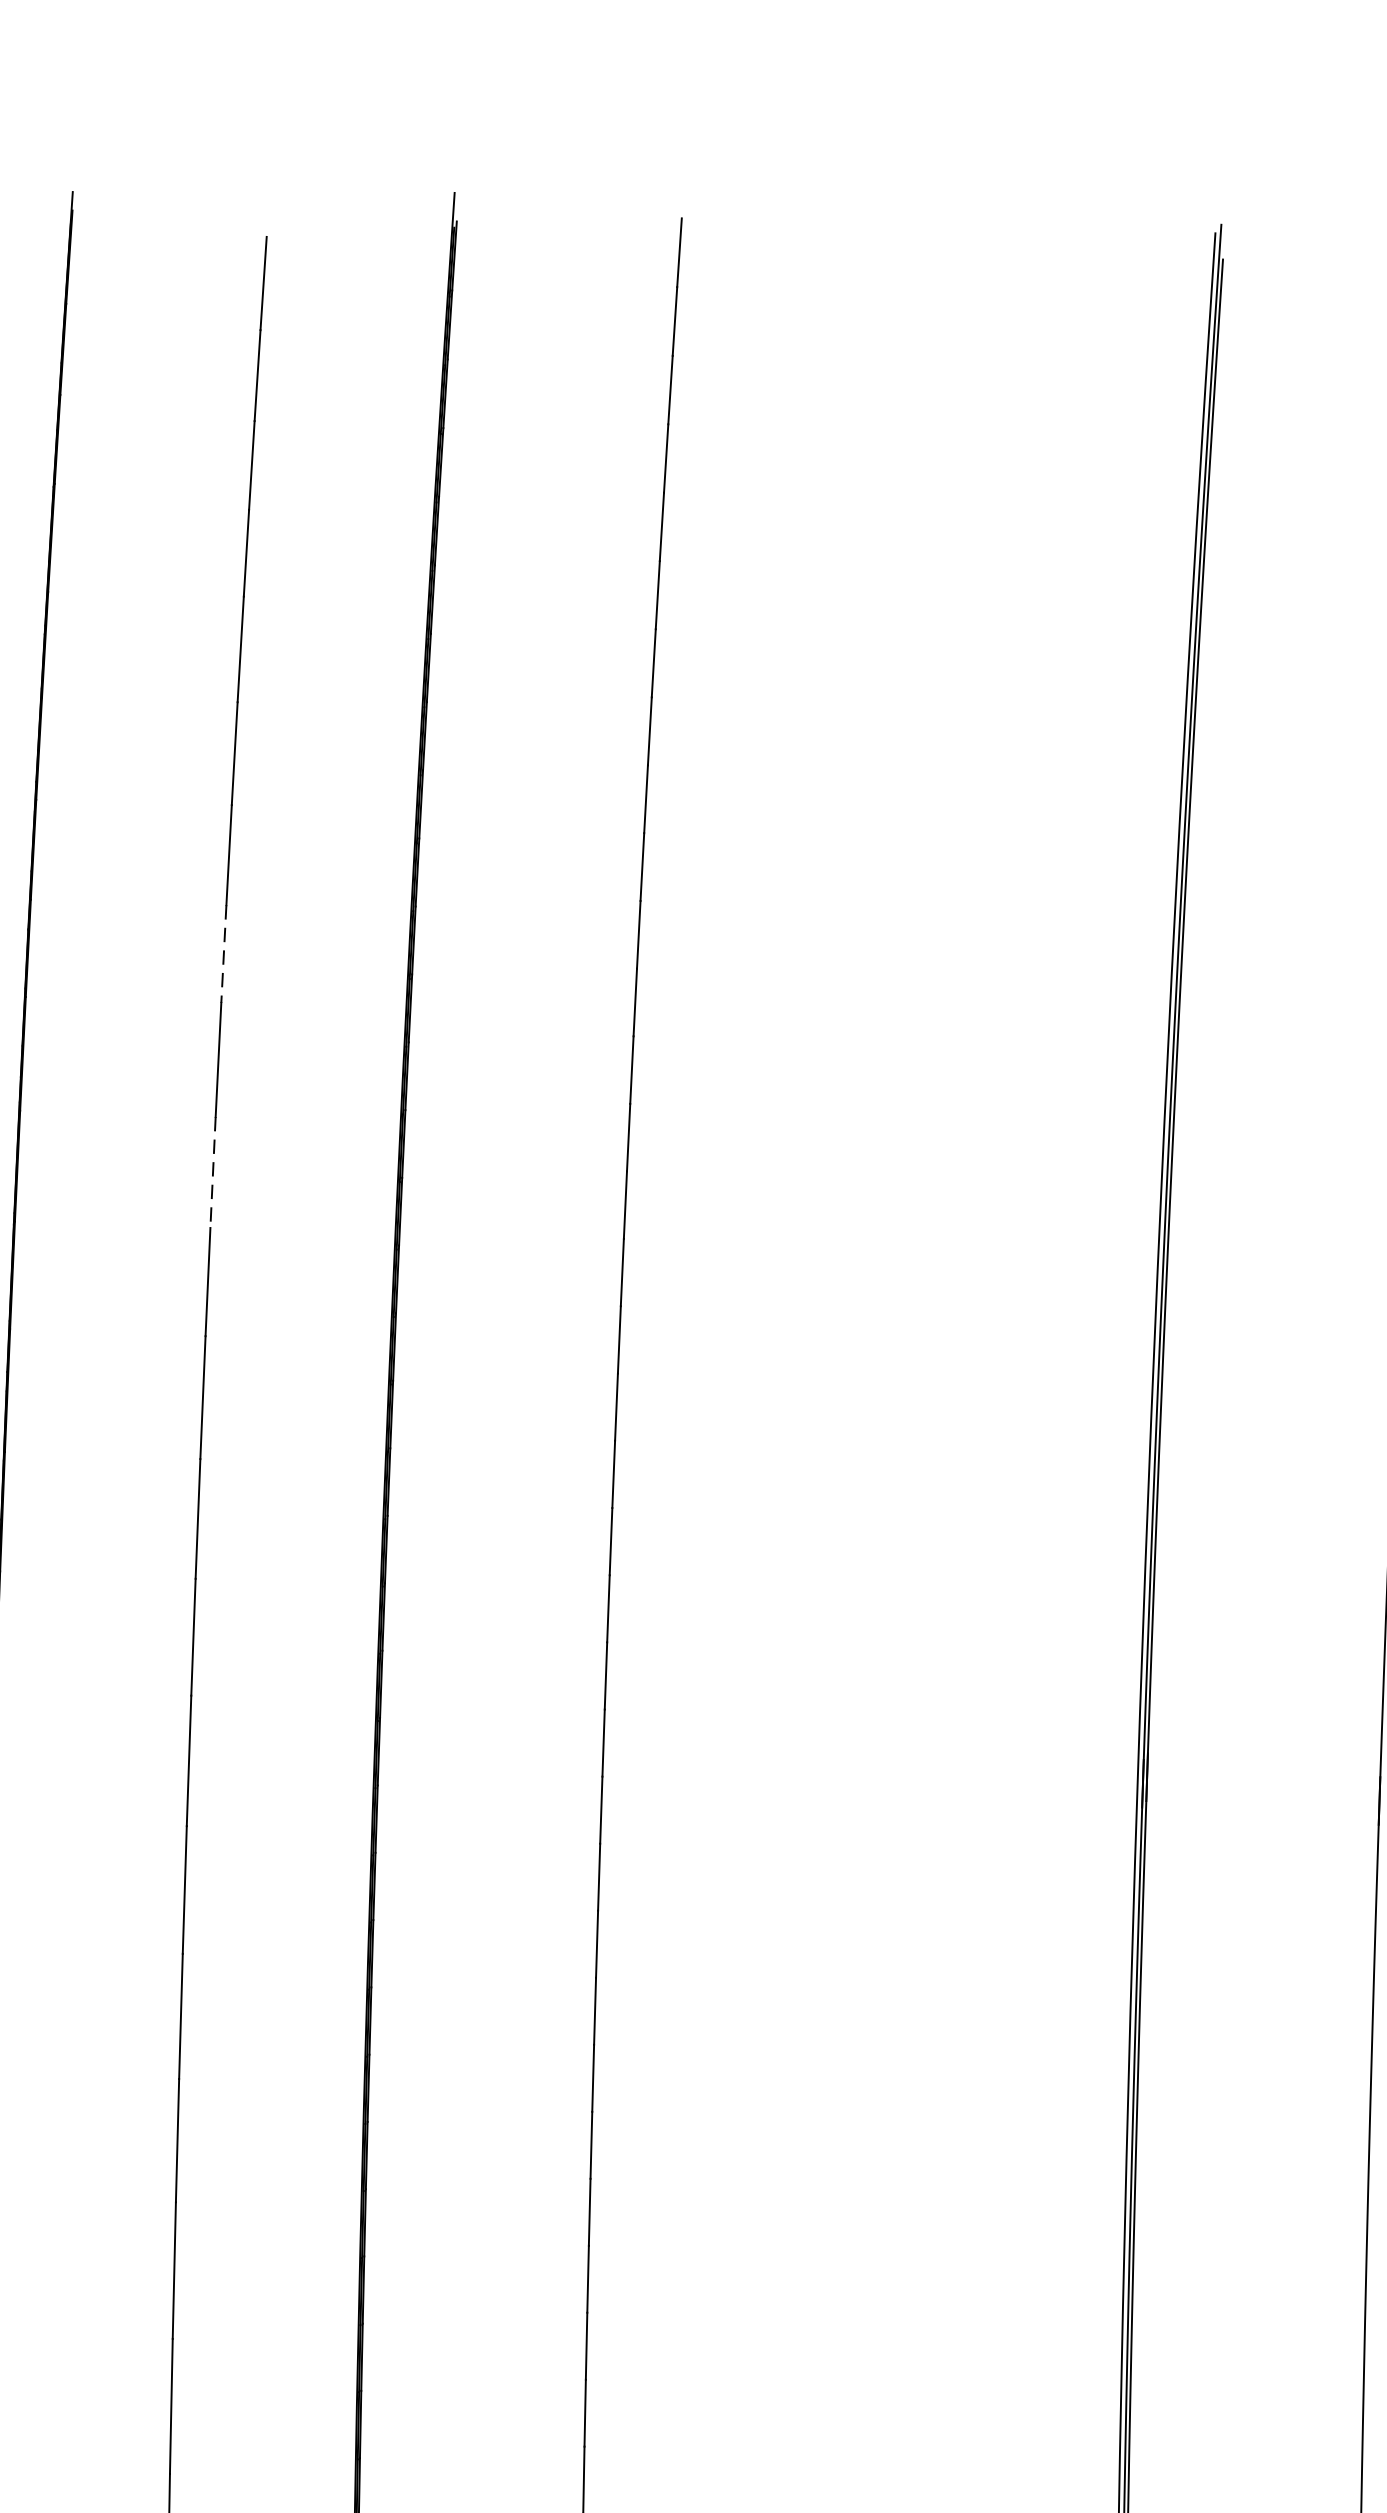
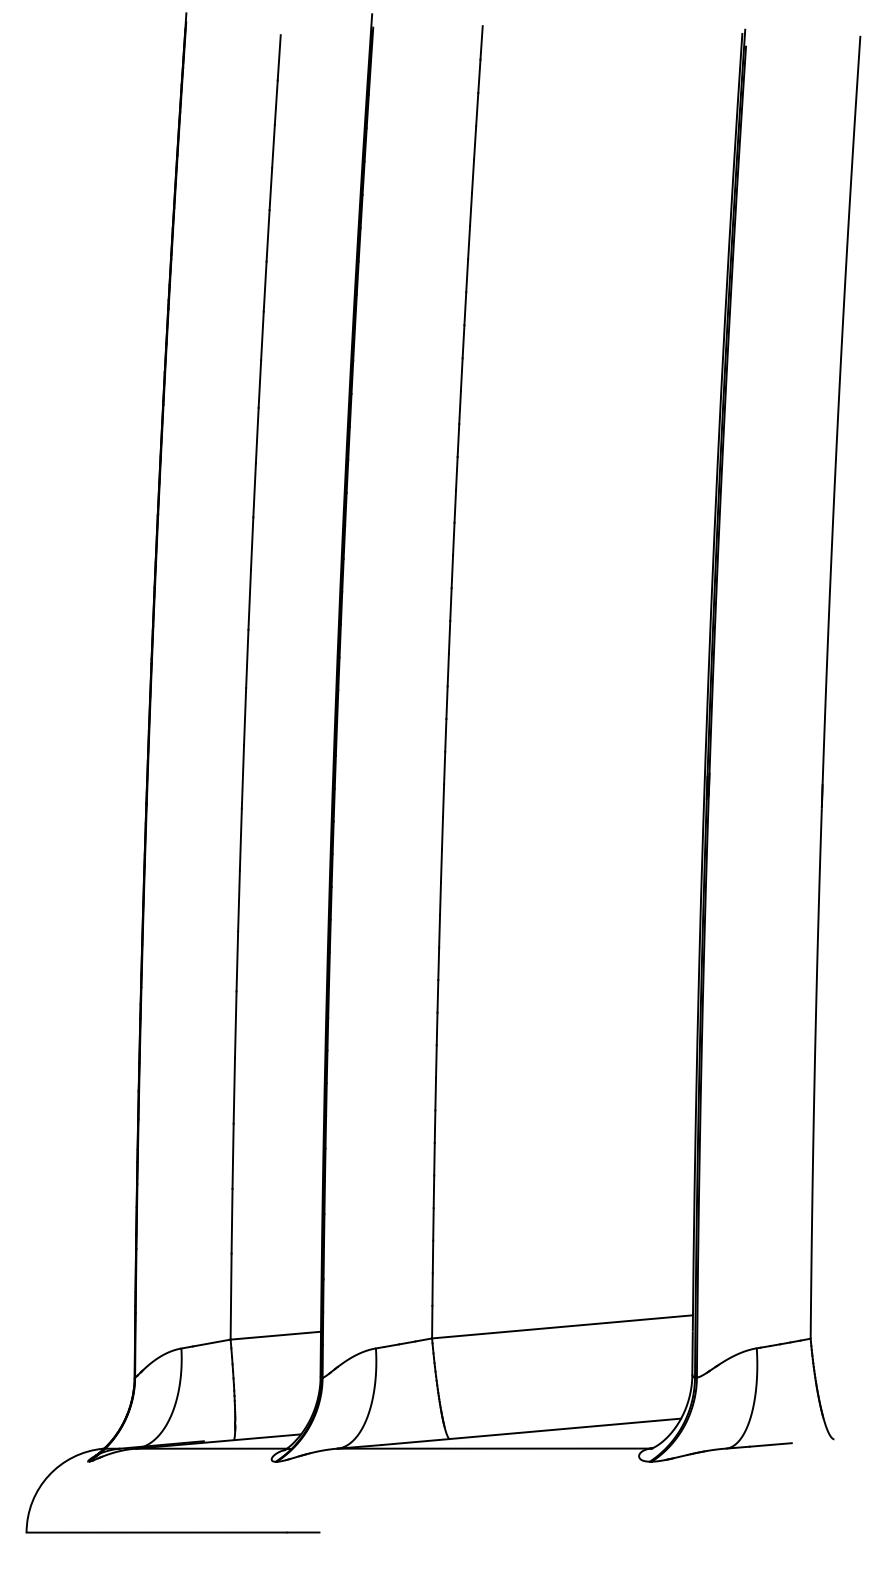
line: (223, 954) -> (259, 384), dashed -> solid
line: (212, 1172) -> (254, 490), dashed -> solid

